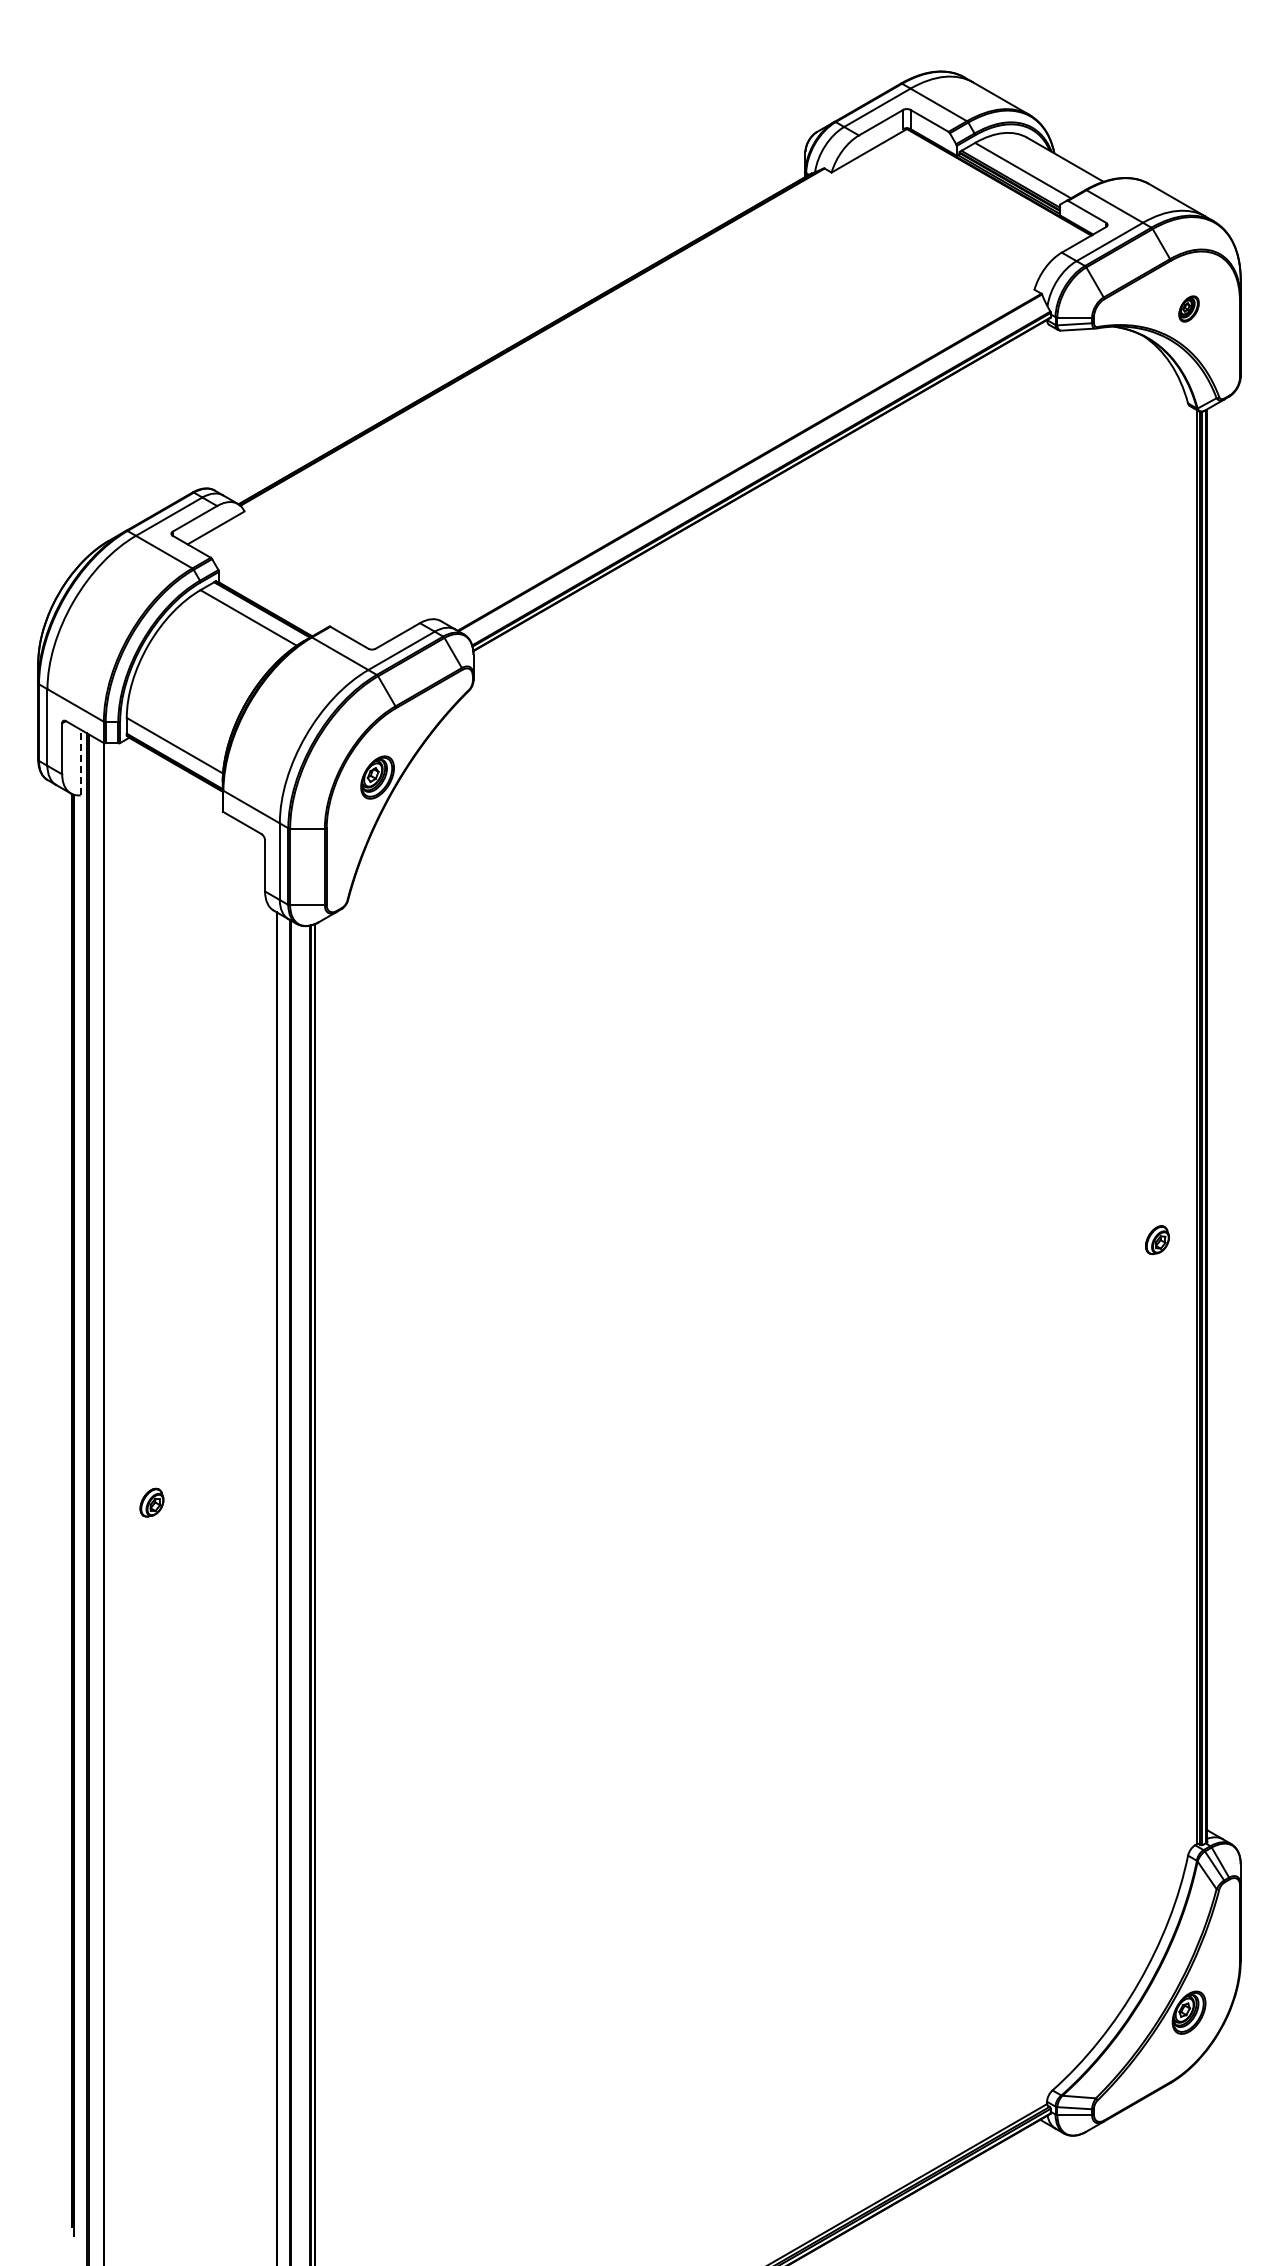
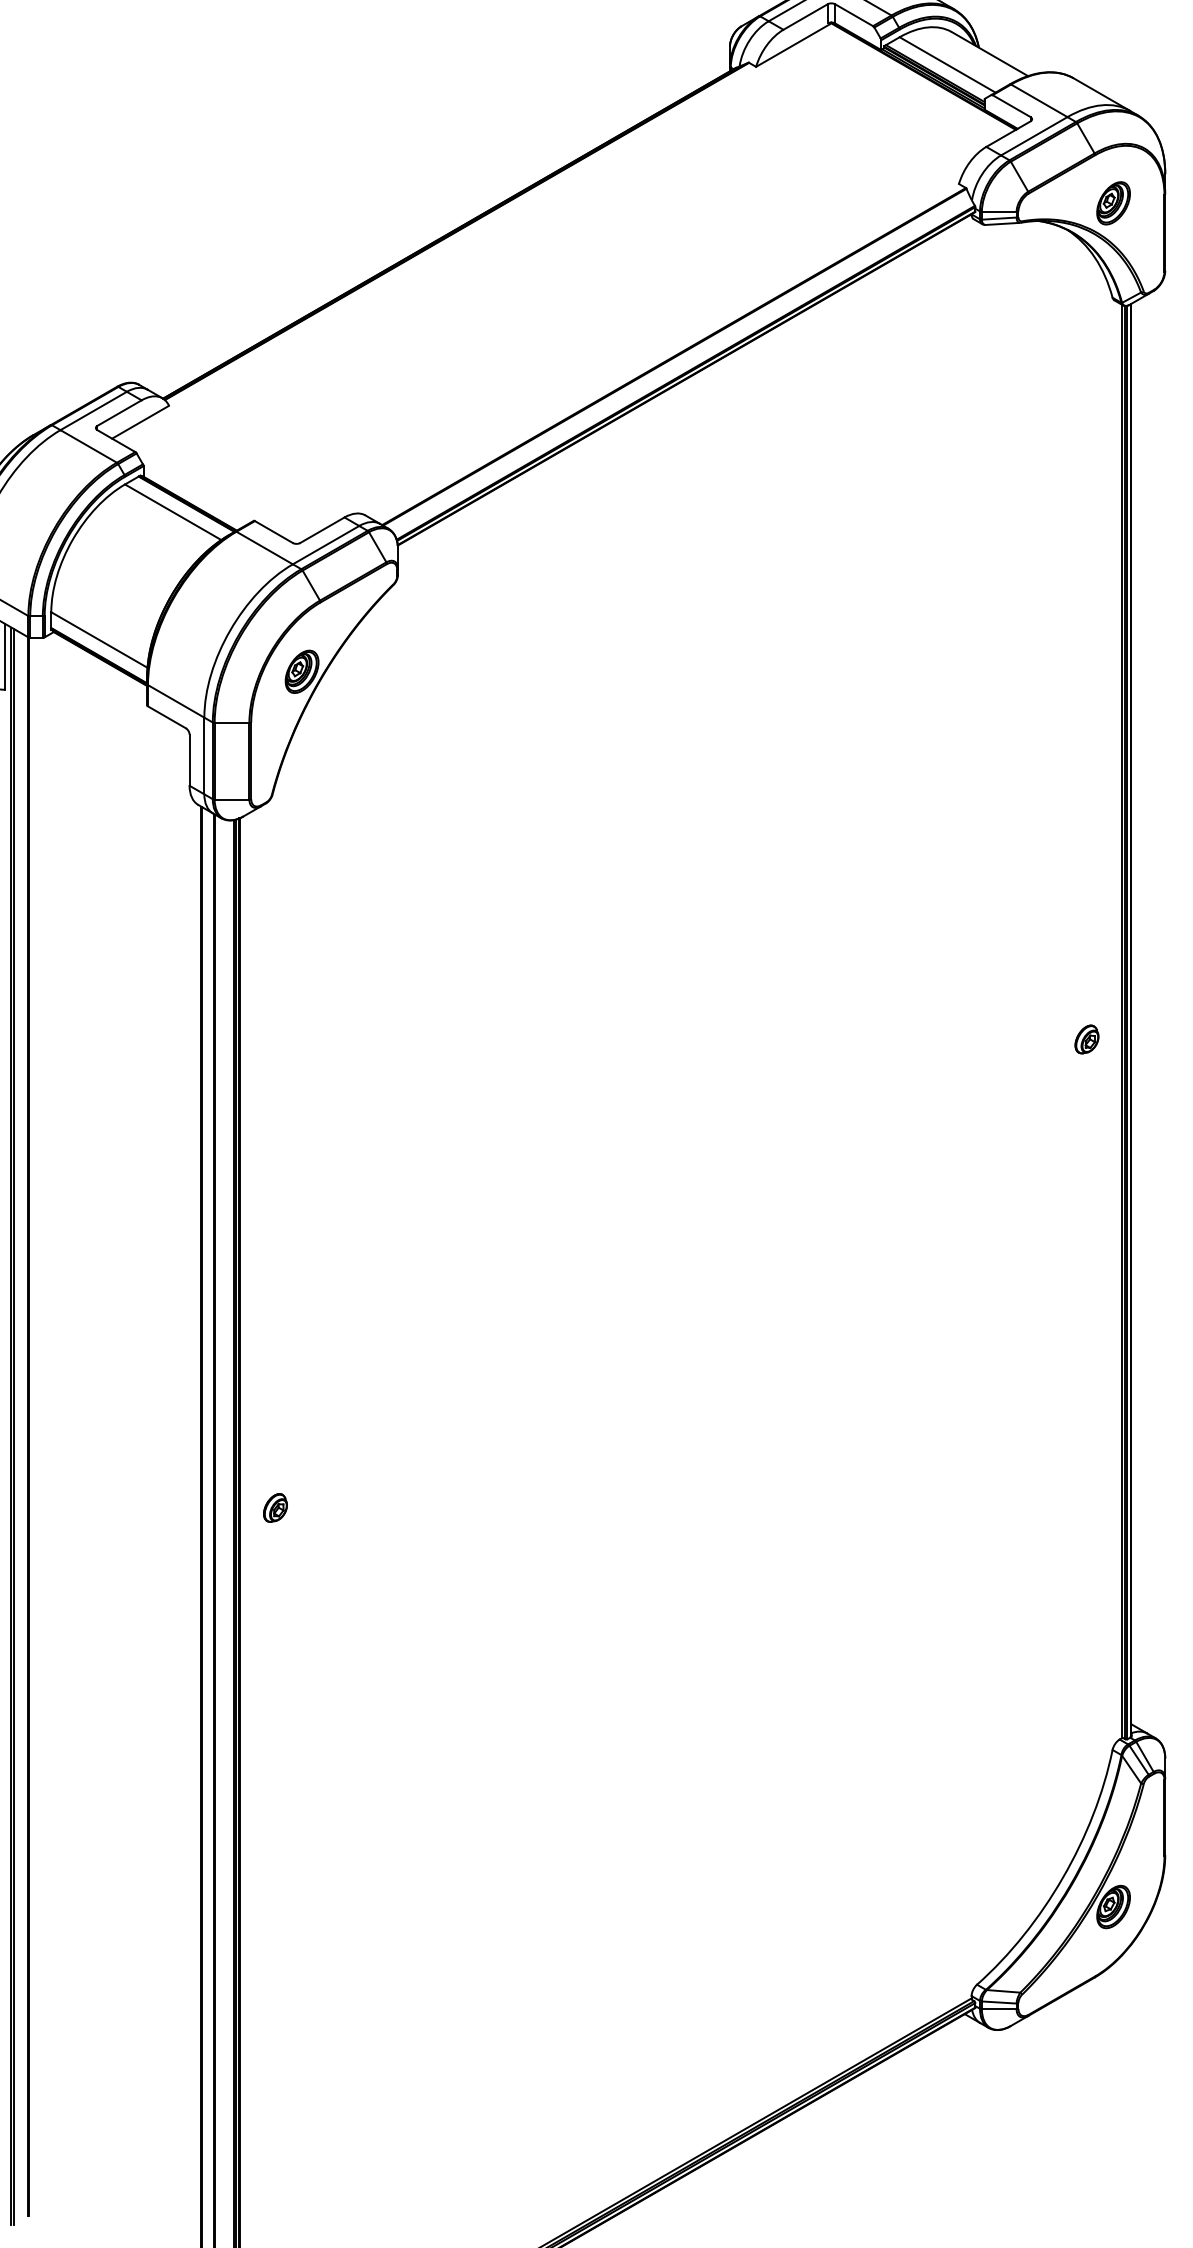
part: (1188, 308) -> (1113, 202), size x1.67
line: (80, 762) -> (5, 656), dashed -> solid
part: (1157, 1240) -> (1087, 1039), moved
part: (151, 1502) -> (275, 1507), moved

